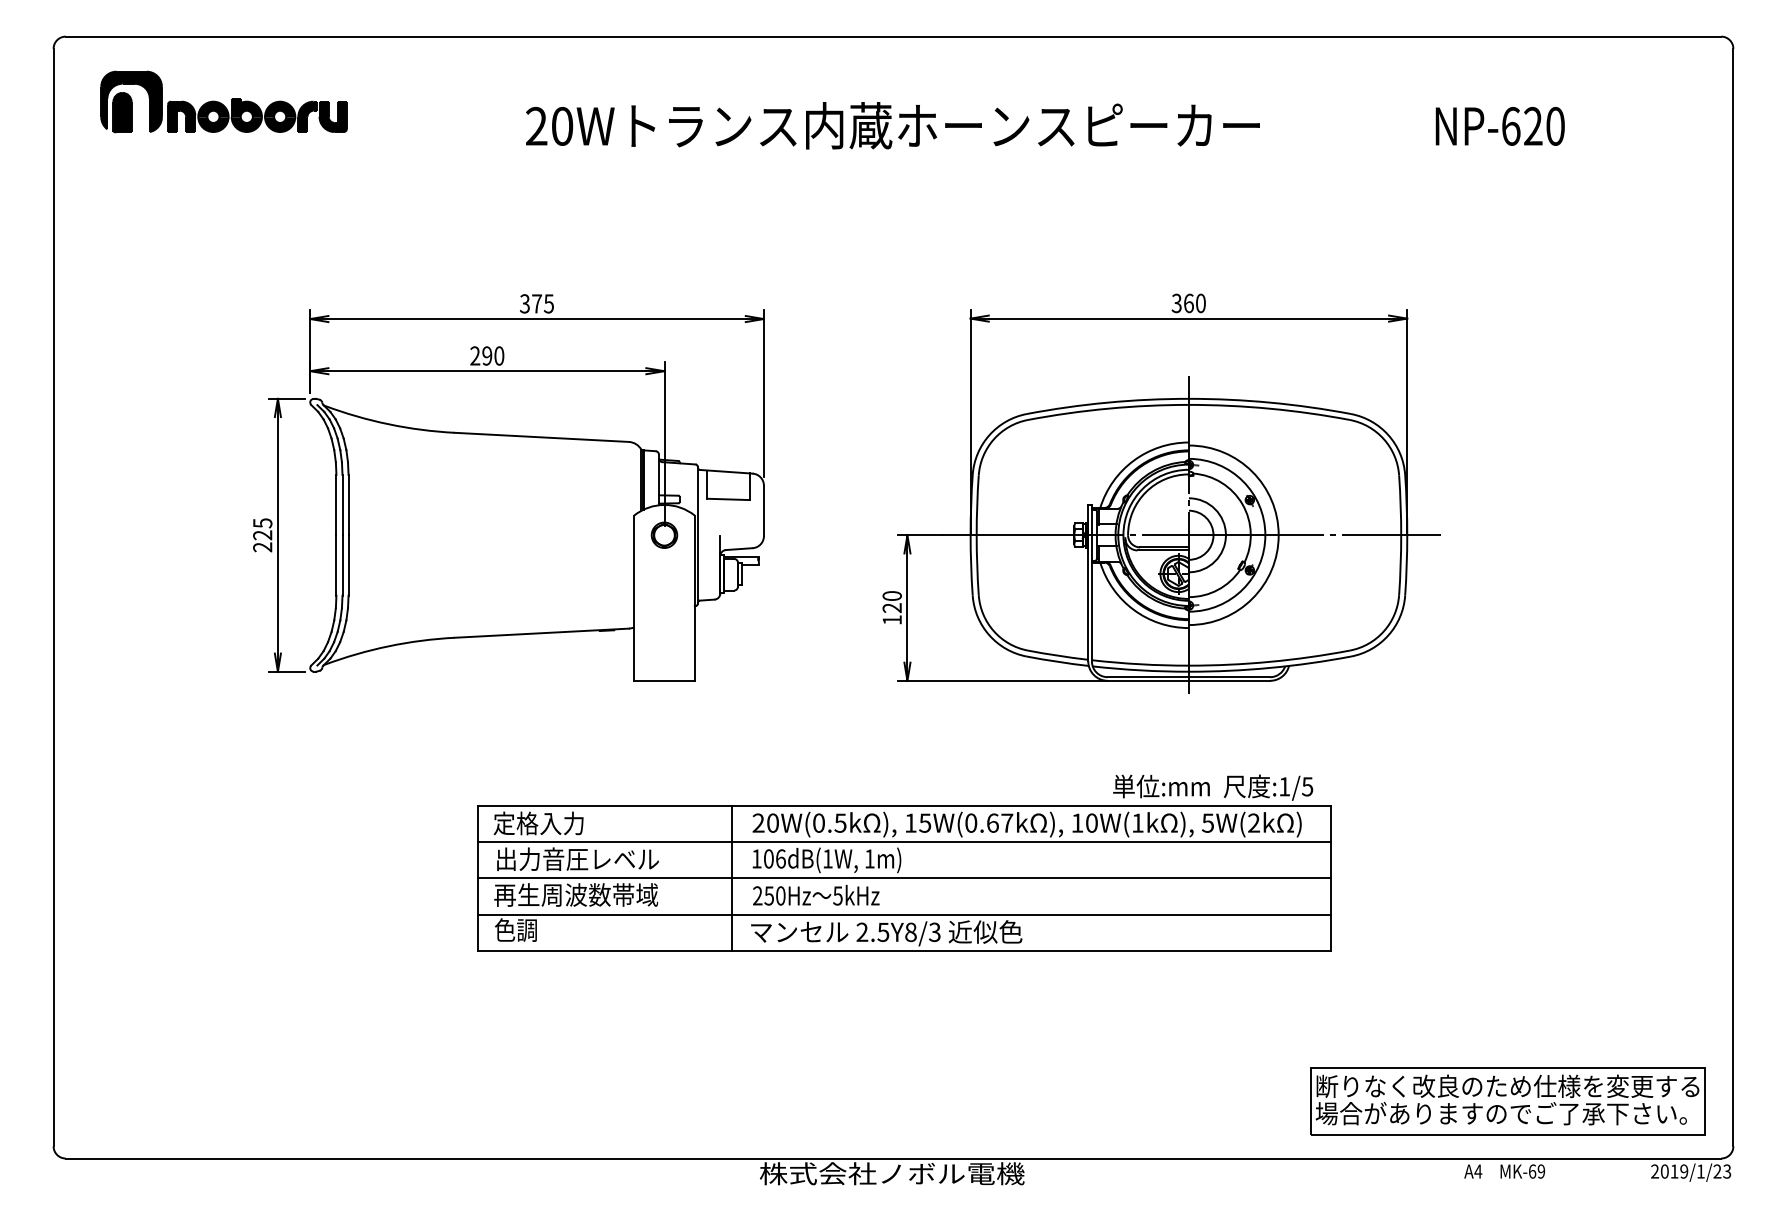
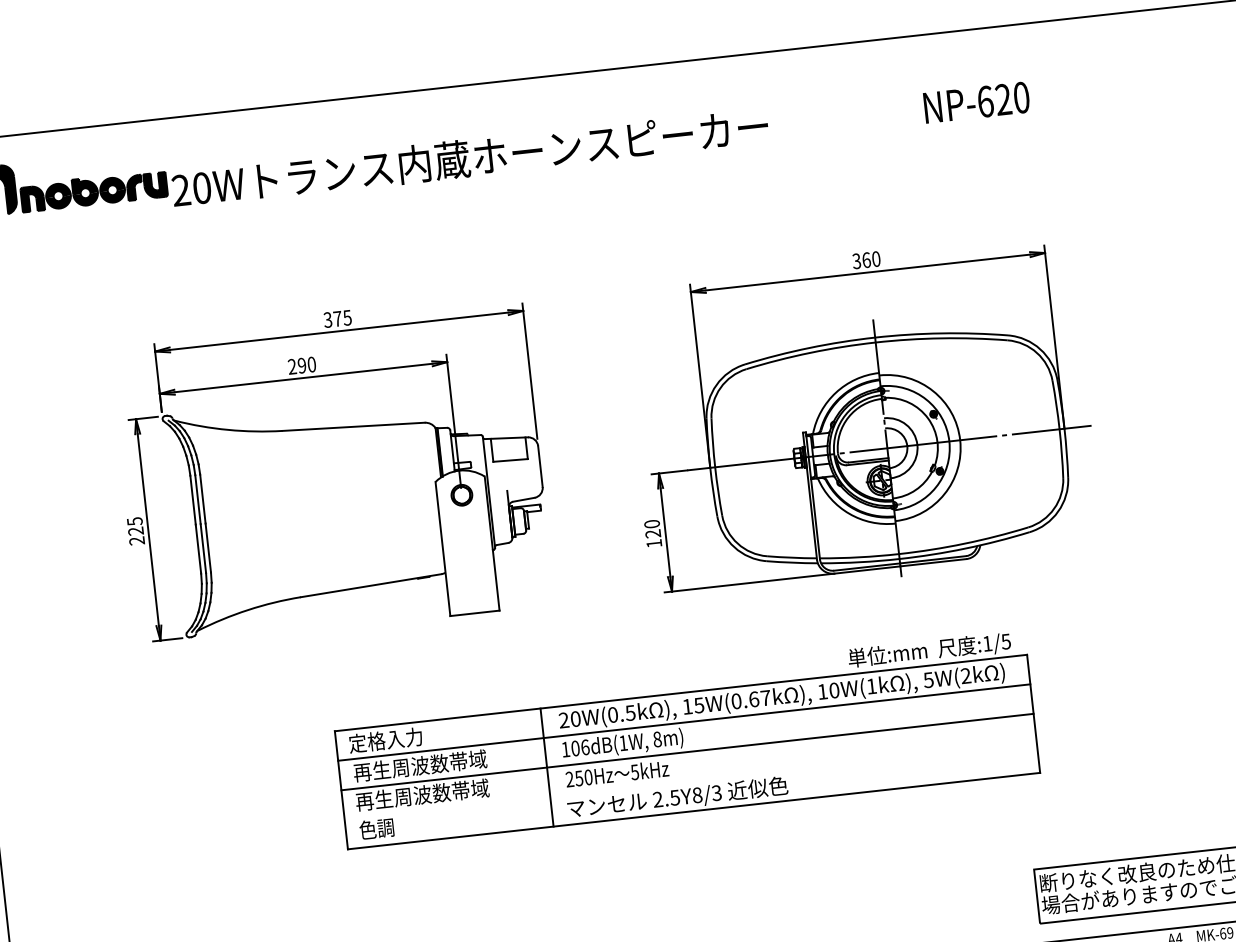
text: (892, 125) -> (469, 157), moved
text: (1499, 126) -> (976, 102), moved
text: (869, 858) -> (657, 739), 1m) -> 8m)
text: (577, 859) -> (420, 766), 出力音圧レベル -> 再生周波数帯域
line: (904, 914) -> (690, 781), removed

